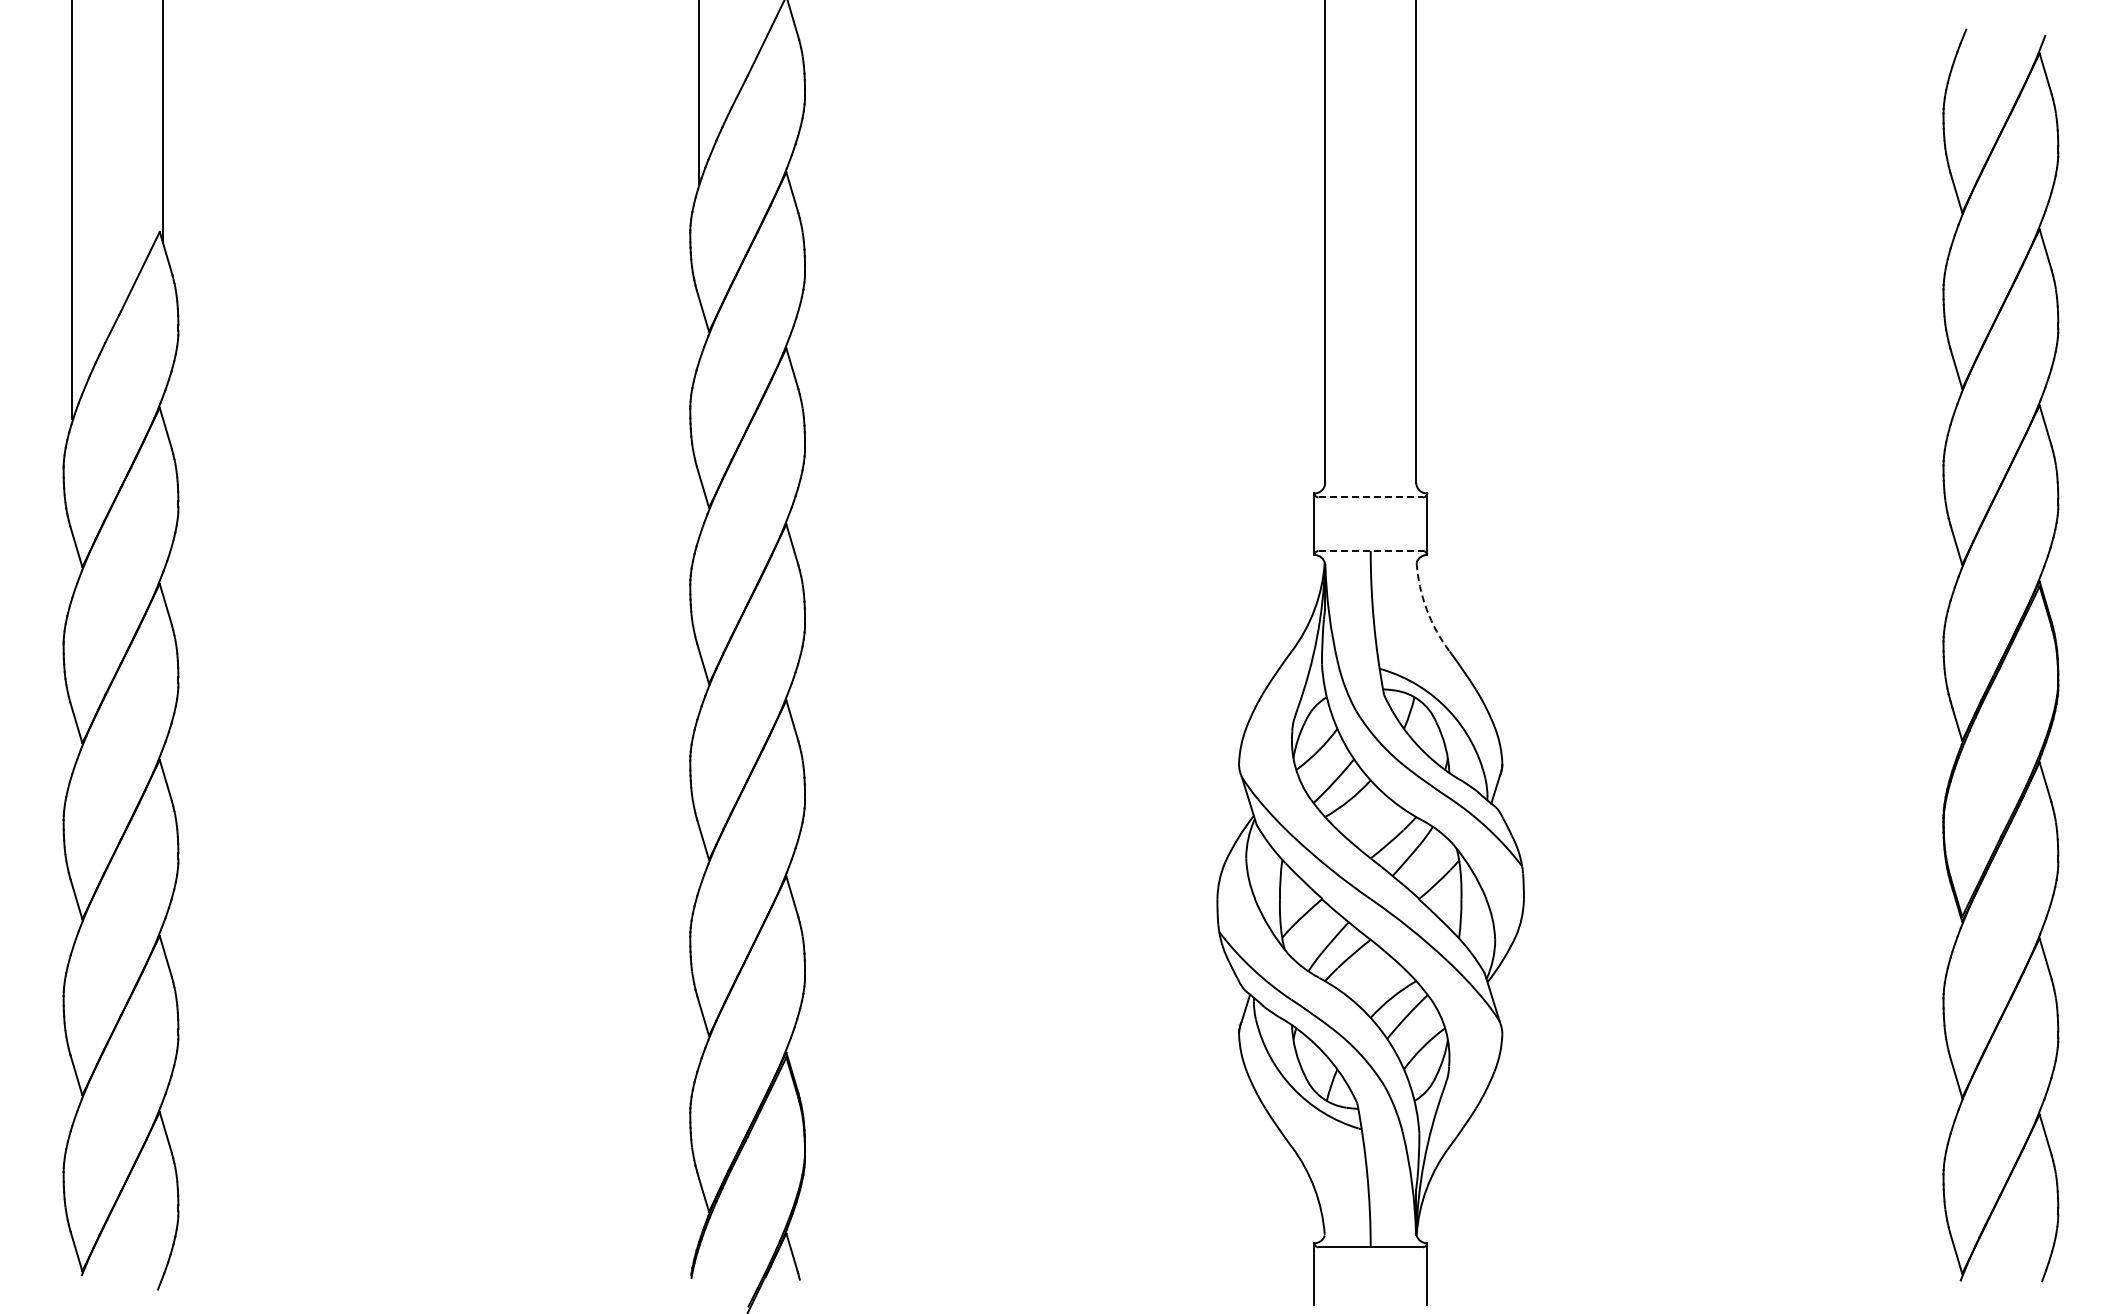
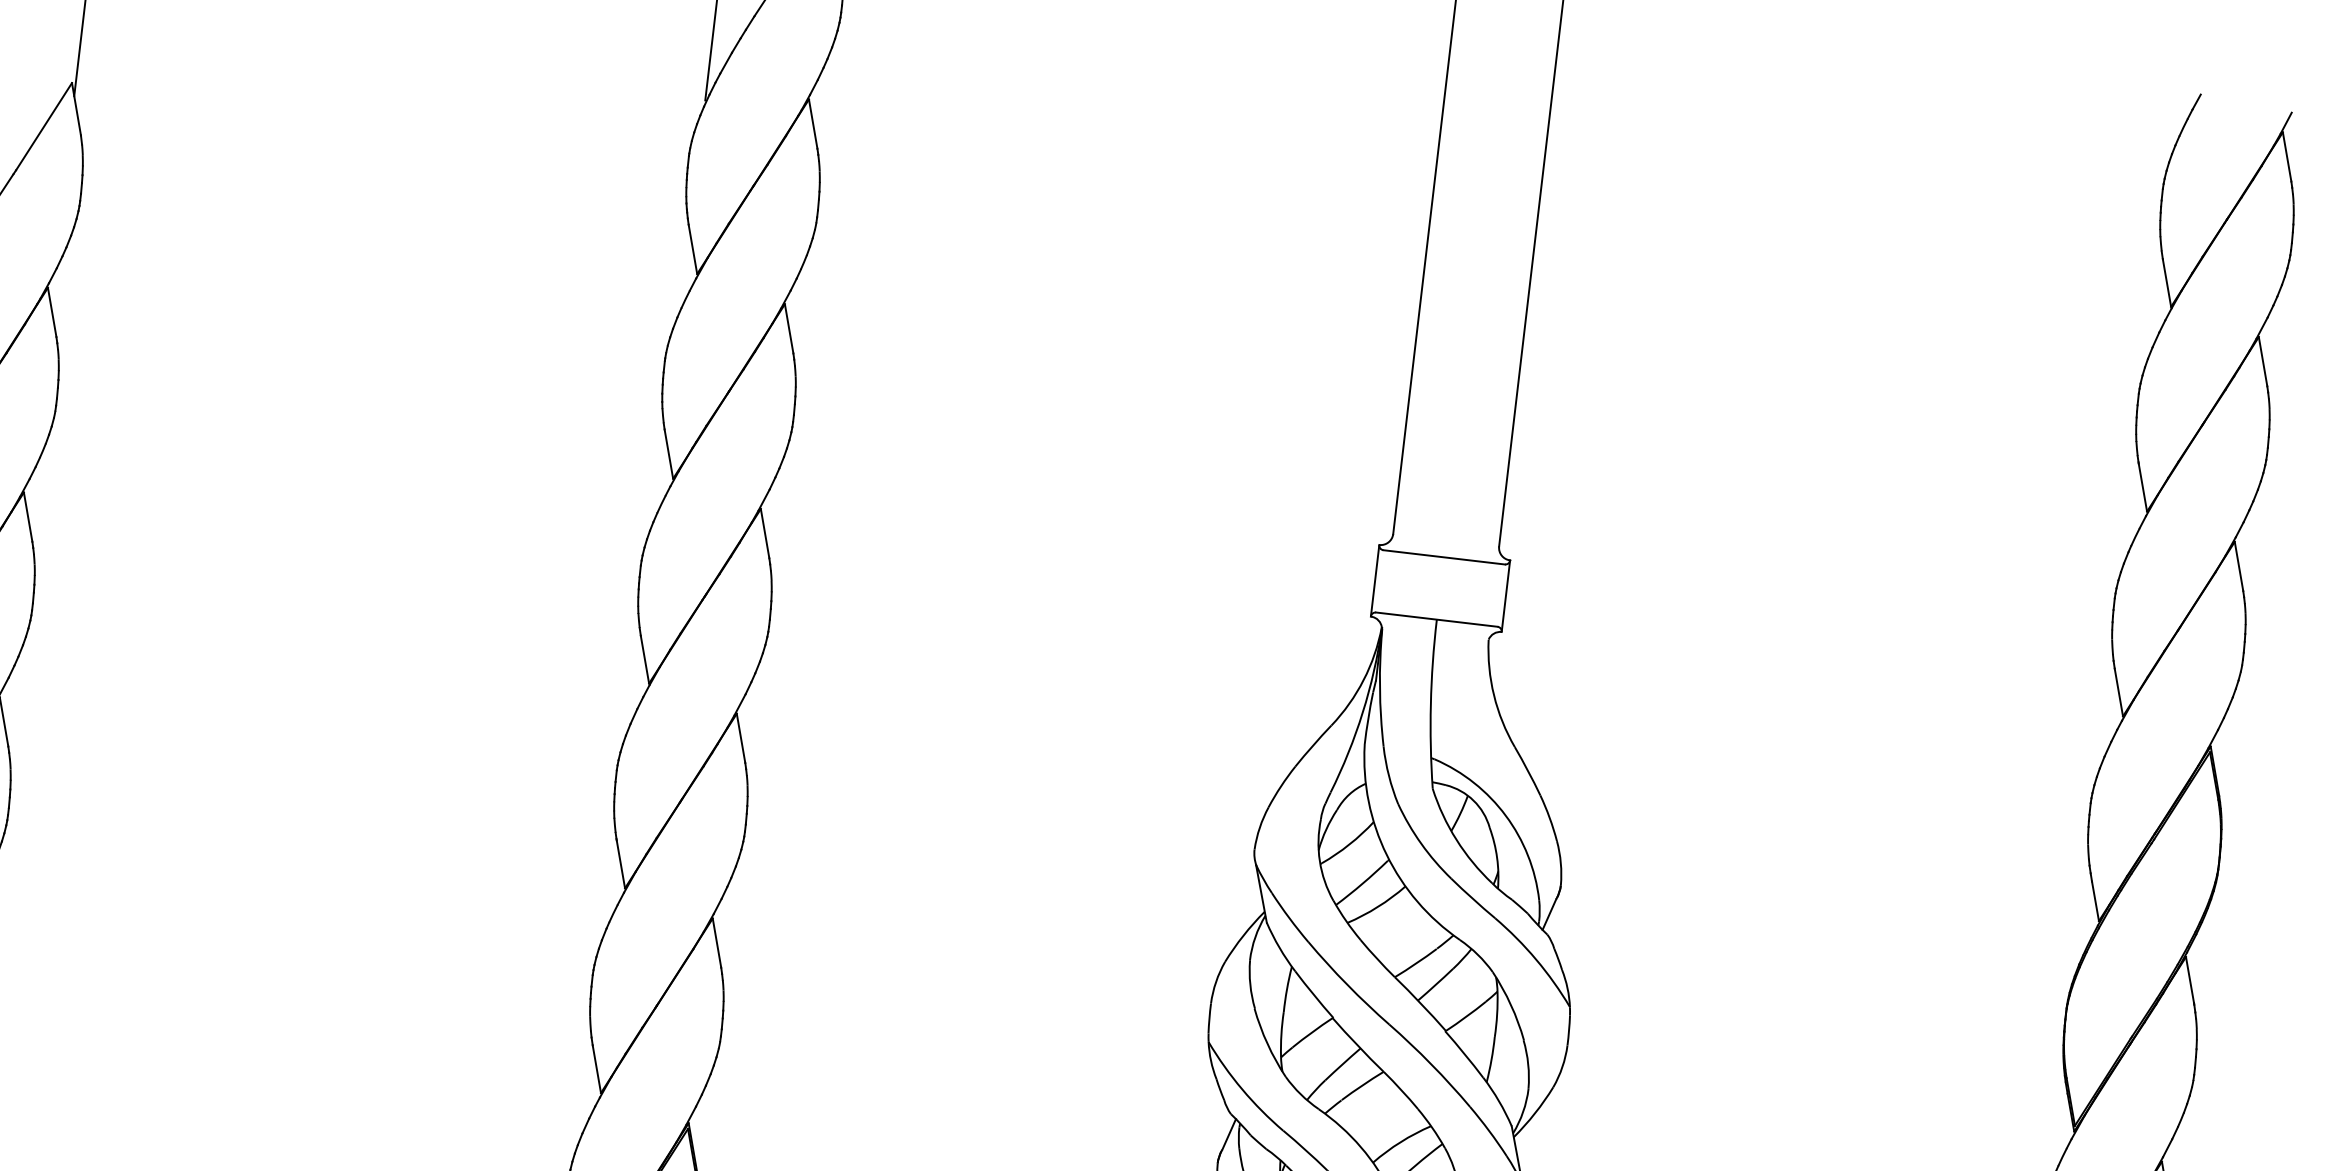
line: (1371, 497) -> (1445, 557), dashed -> solid
line: (1371, 551) -> (1437, 620), dashed -> solid
arc: (1426, 609) -> (1493, 695), dashed -> solid

